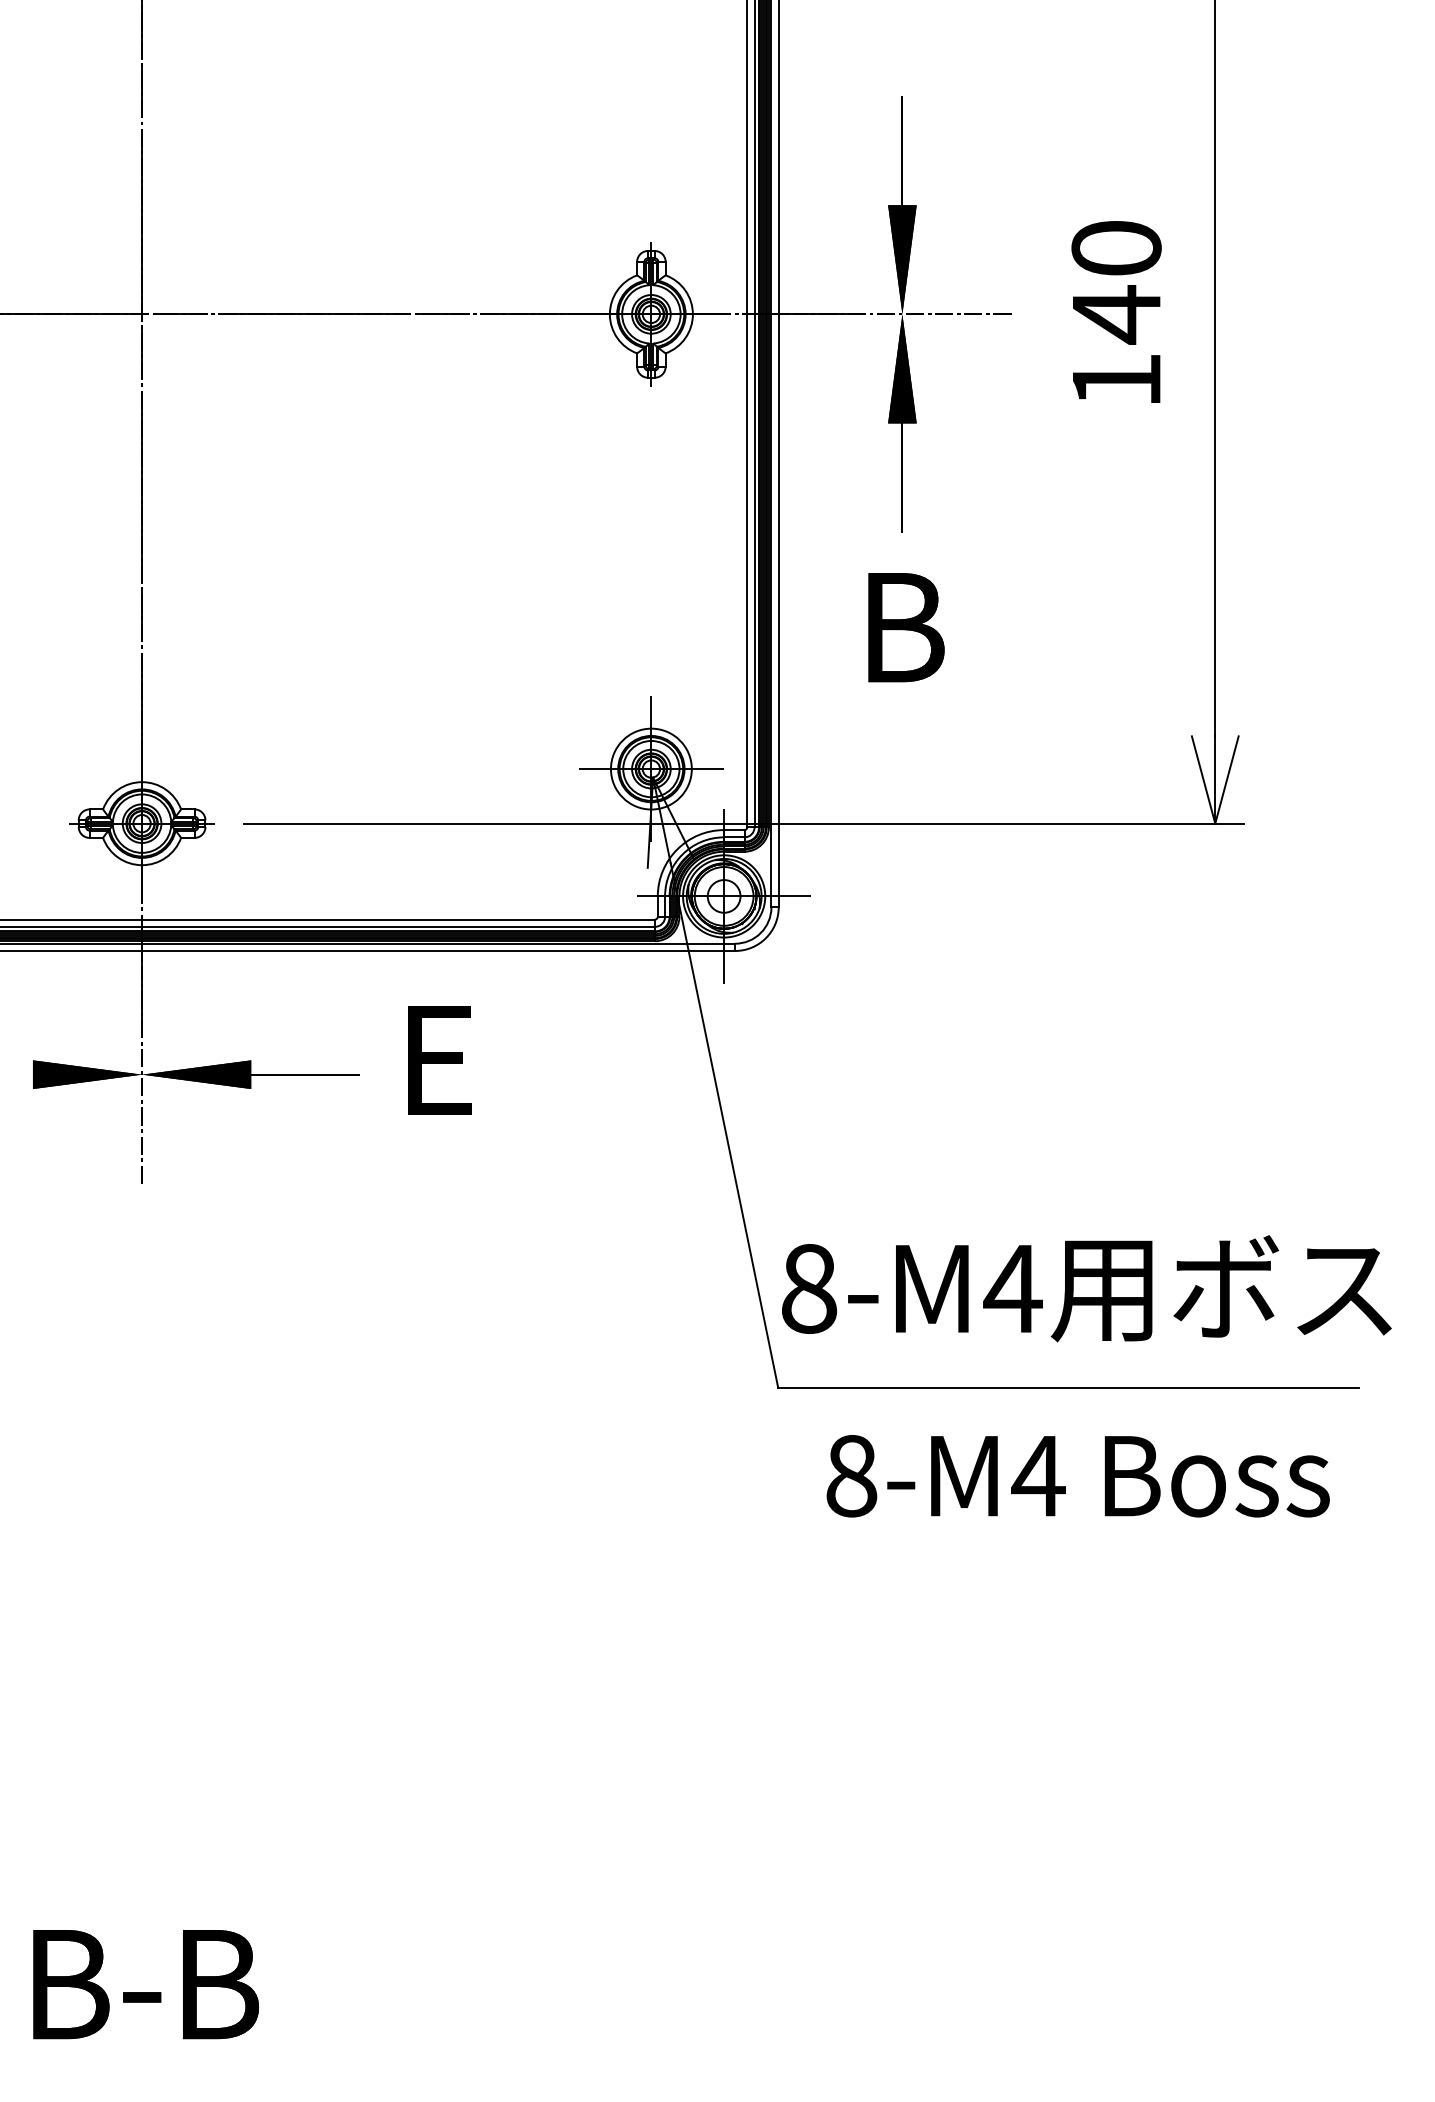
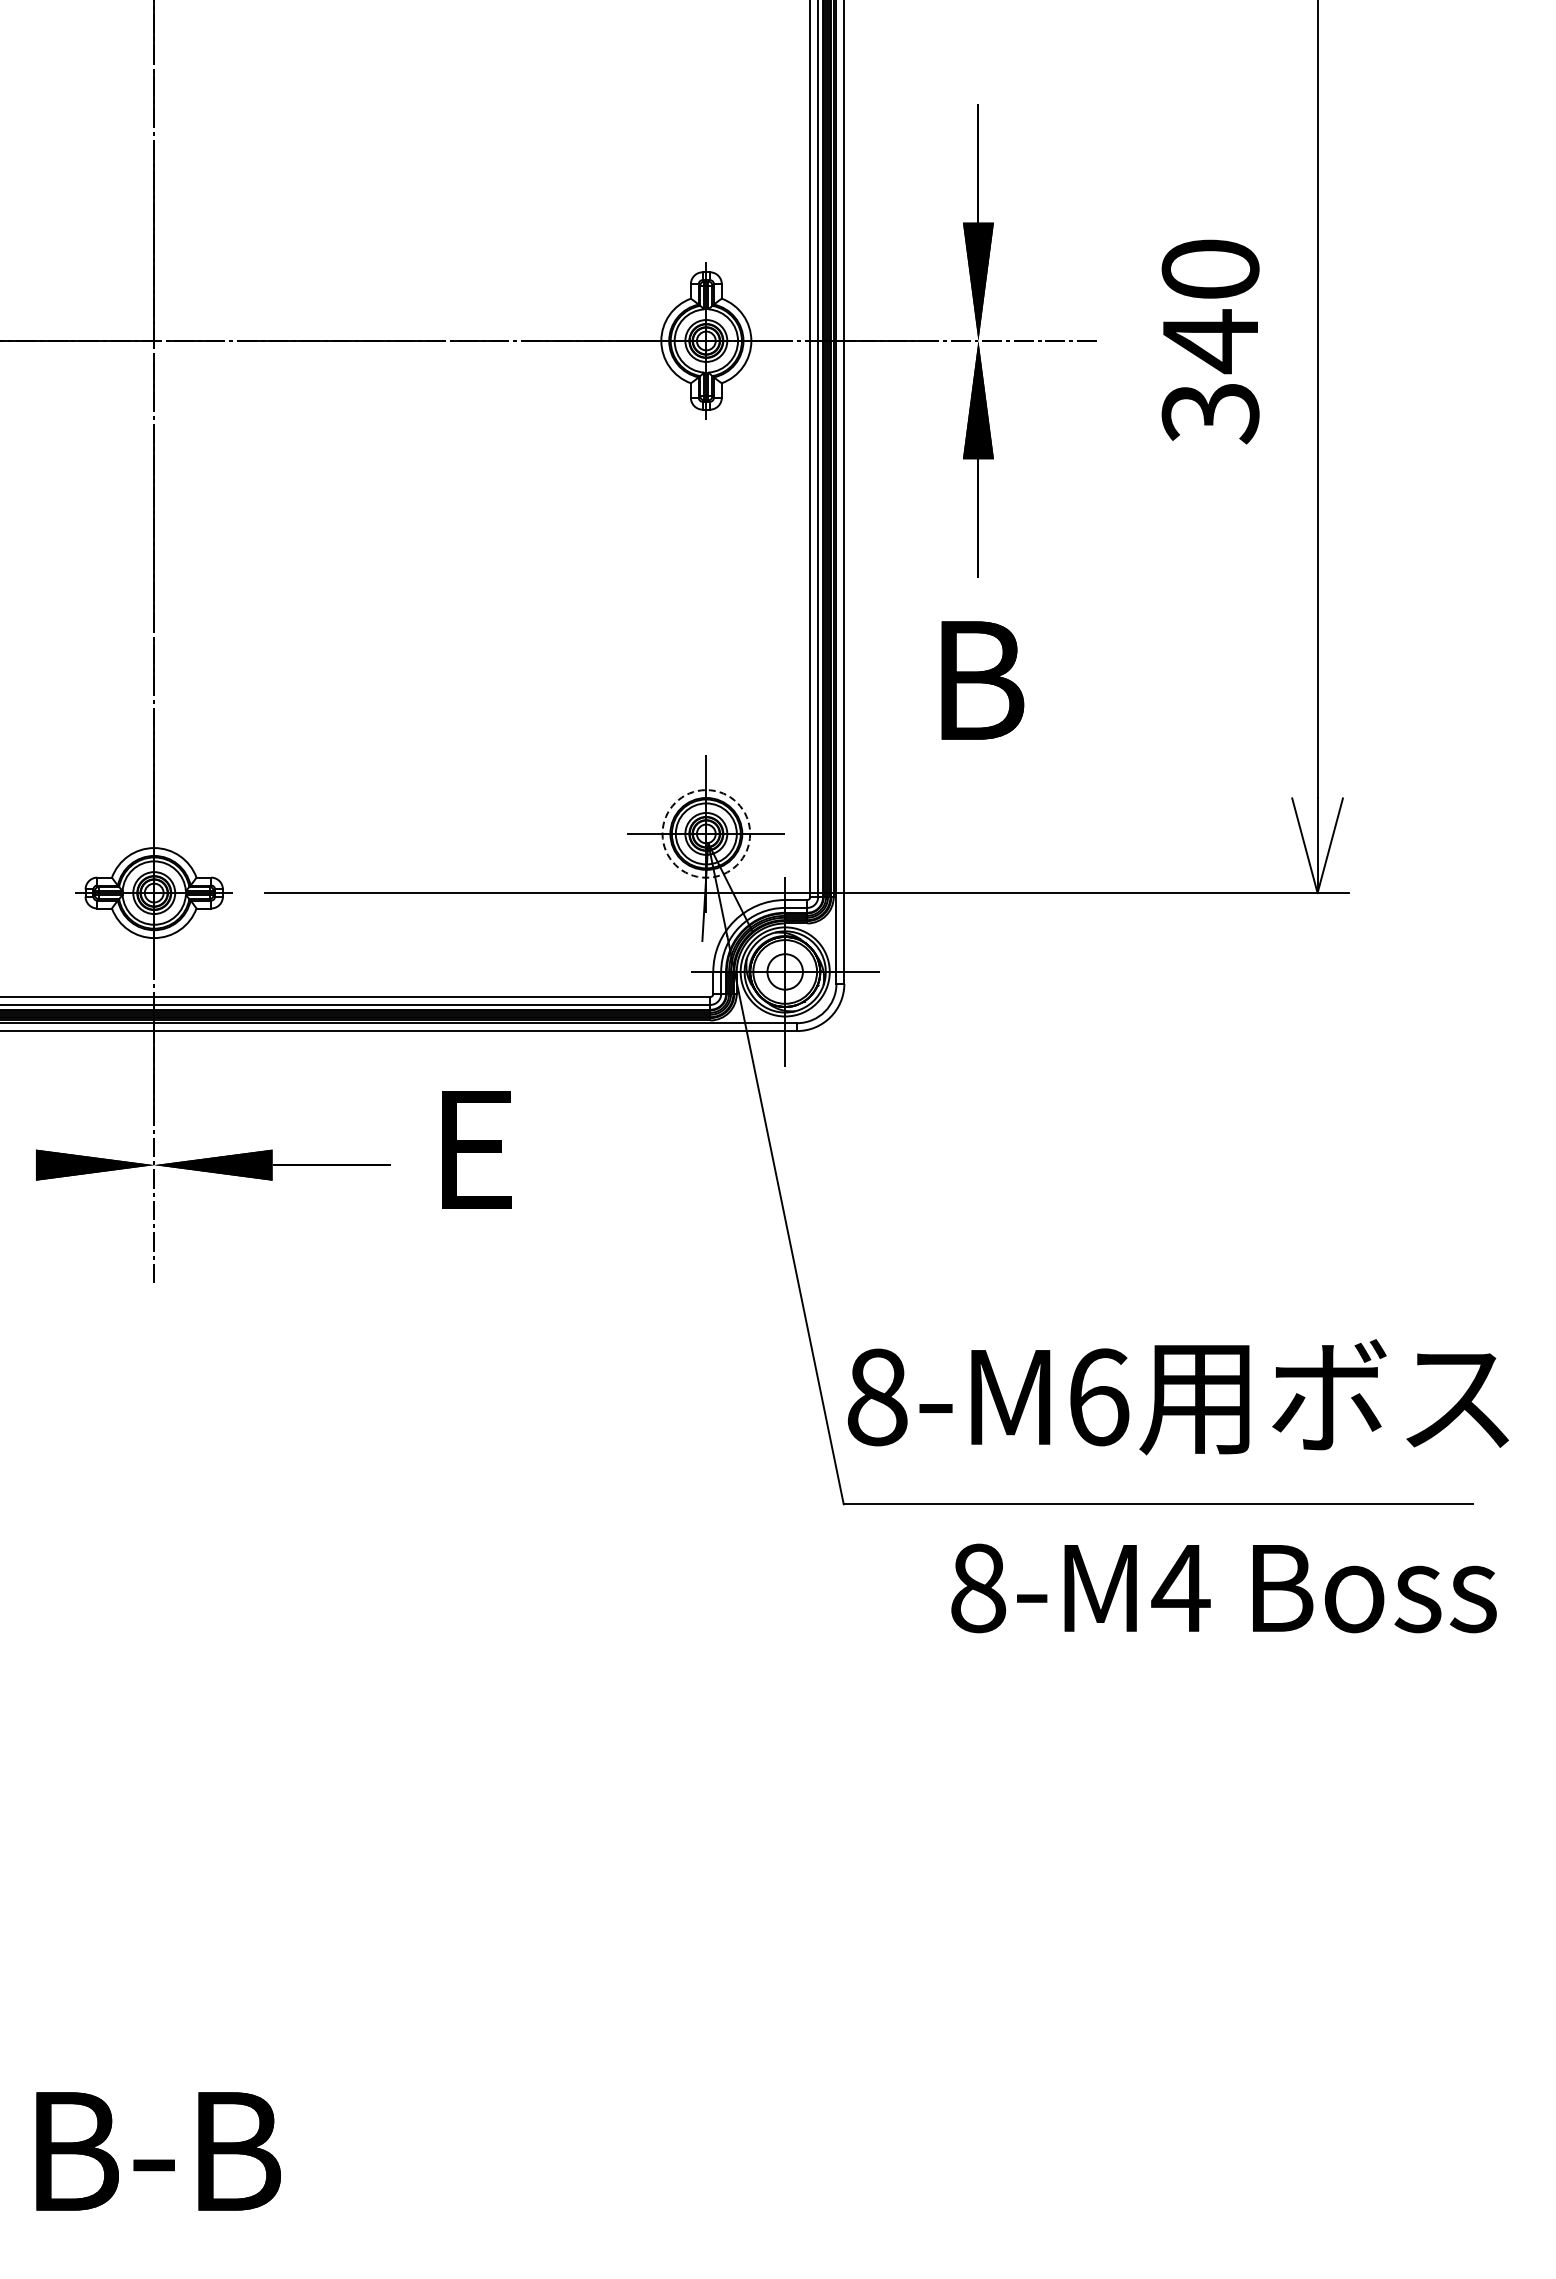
text: (1116, 382) -> (1210, 414), 140 -> 340
circle: (651, 768) -> (706, 833), solid -> dashed
text: (1012, 1289) -> (1097, 1397), 8-M4 -> 8-M6
text: (1077, 1476) -> (1223, 1588), moved

